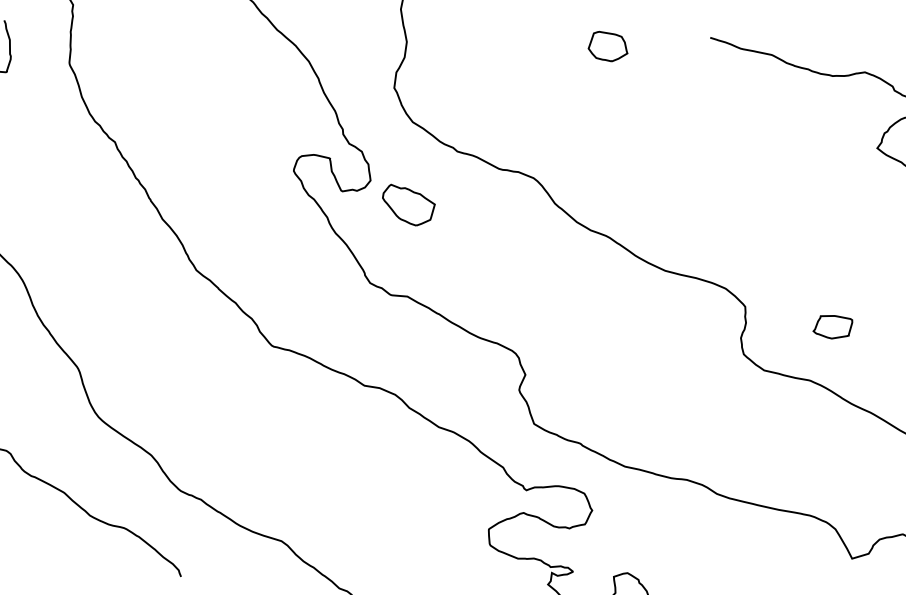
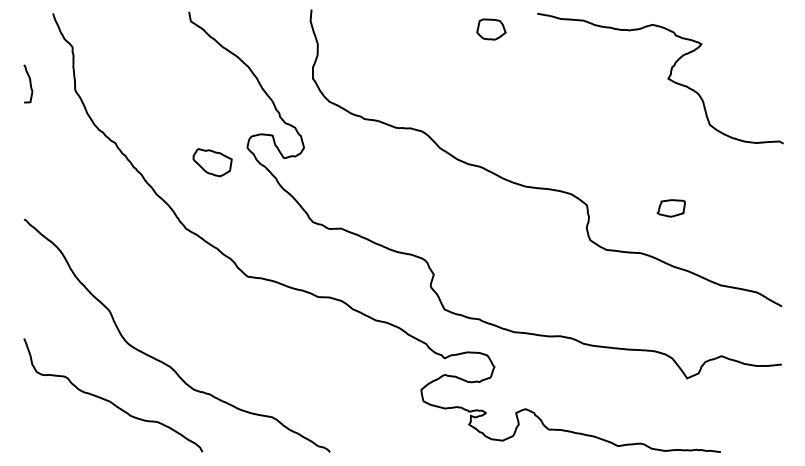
part: (608, 46) -> (491, 29), moved
part: (408, 205) -> (212, 162), moved
part: (831, 327) -> (670, 208), moved

